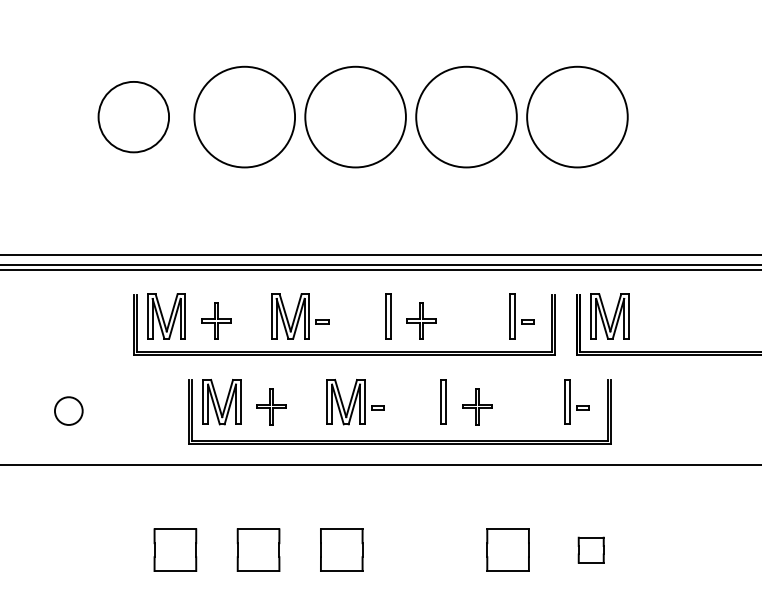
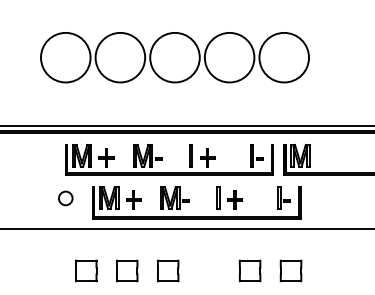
circle: (133, 116) -> (65, 57), size x1.43
circle: (68, 411) -> (65, 198), moved
part: (590, 549) -> (290, 270), size x1.67

